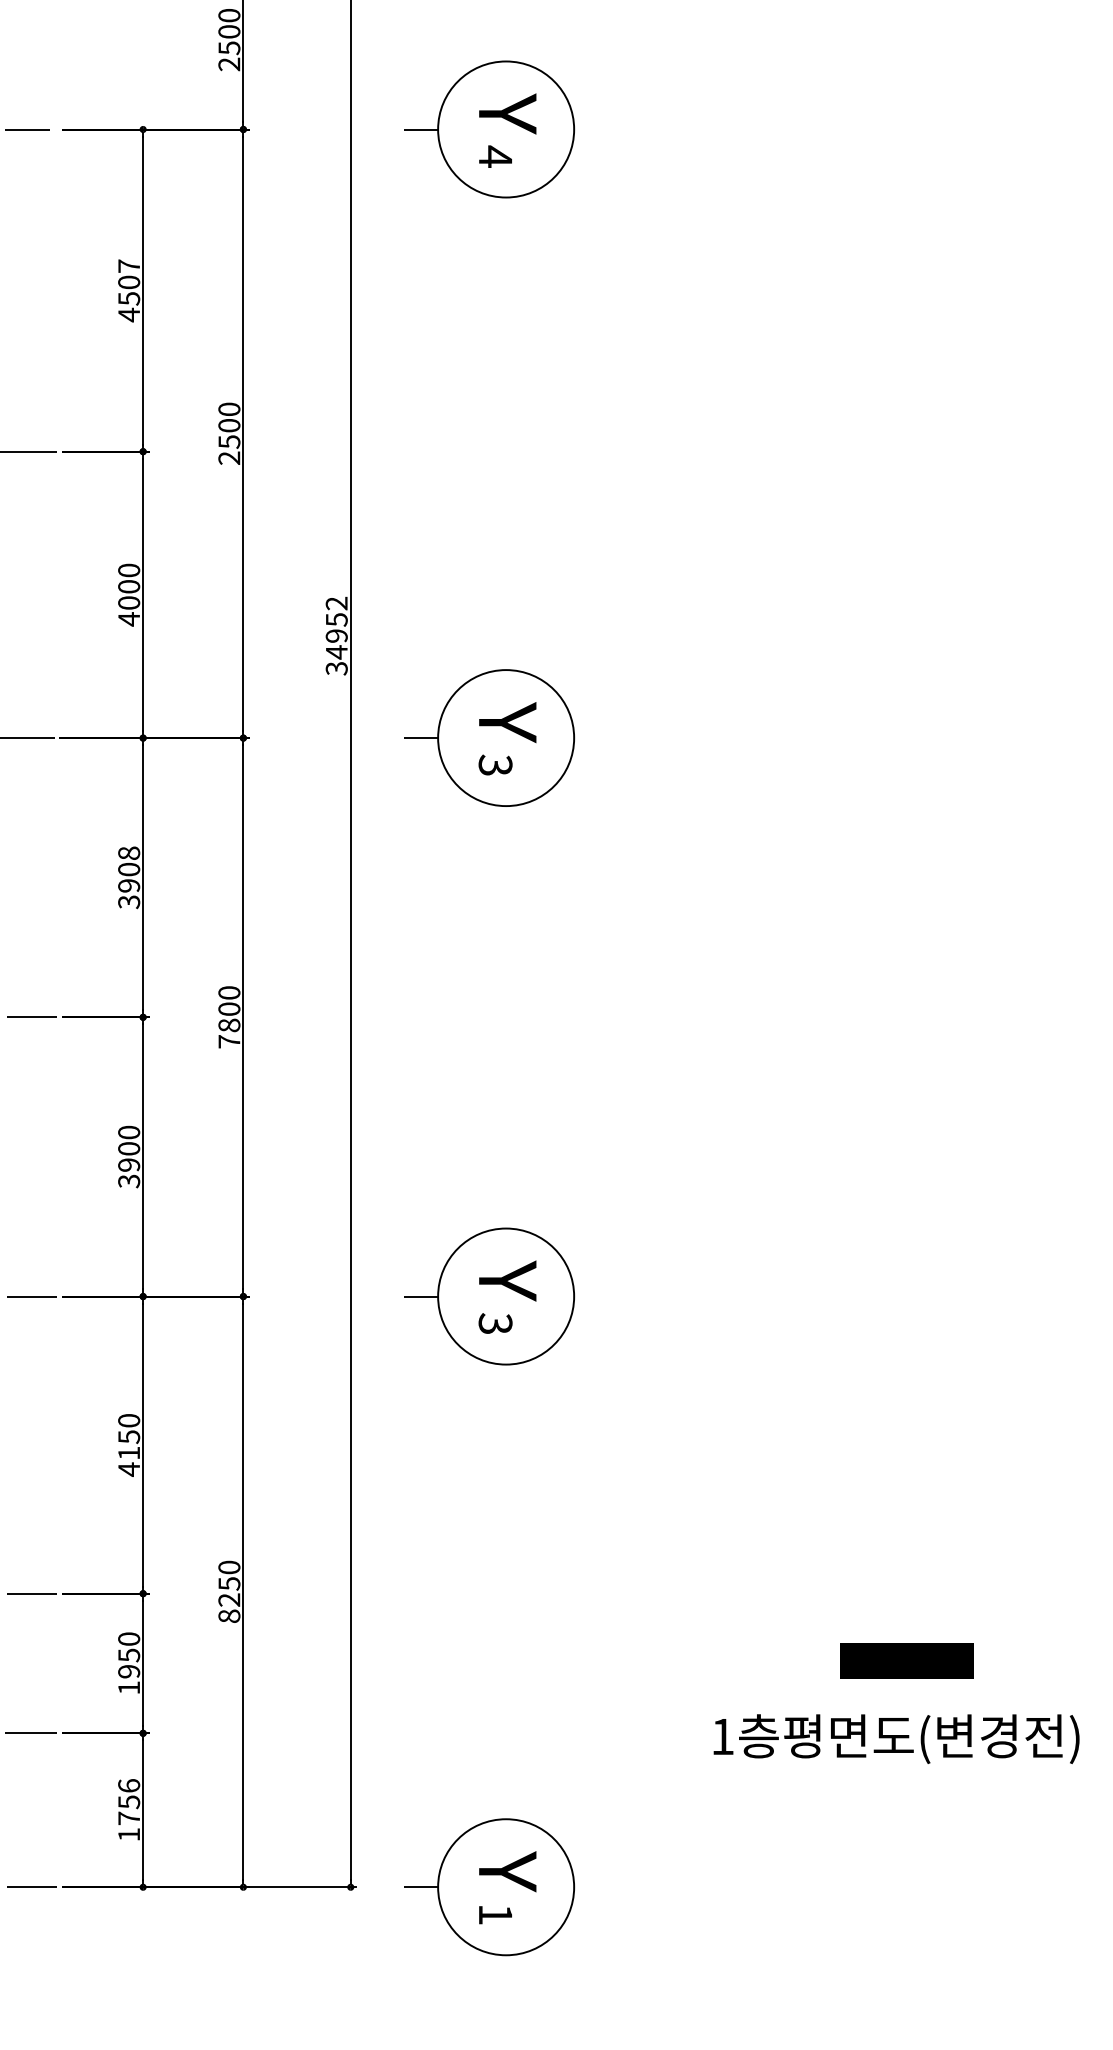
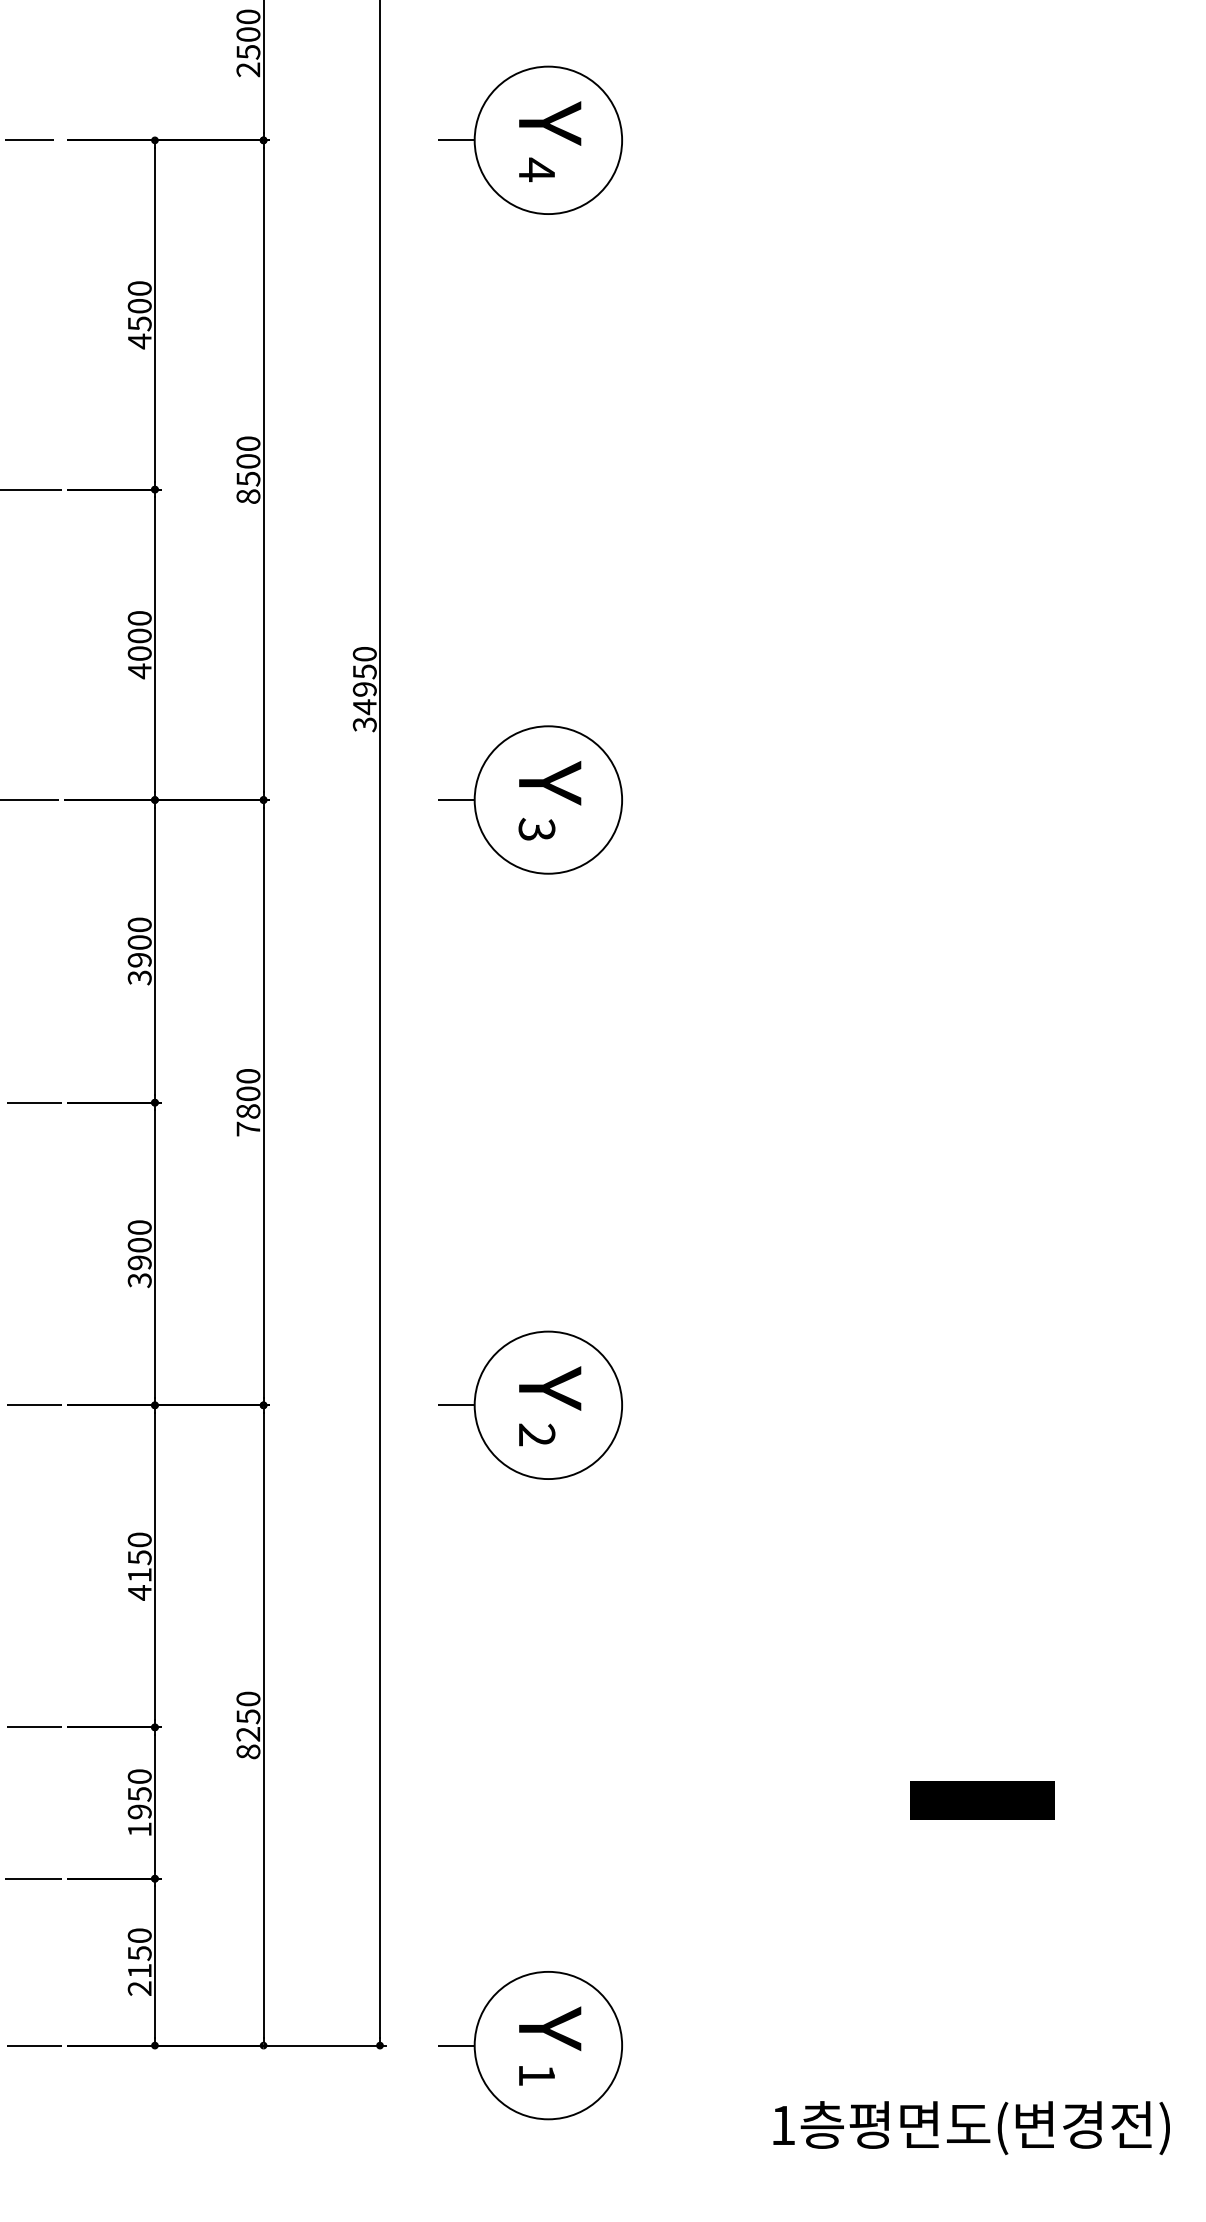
text: (128, 266) -> (139, 288), 4507 -> 4500
text: (229, 458) -> (248, 496), 2500 -> 8500
text: (336, 603) -> (364, 654), 34952 -> 34950
text: (128, 852) -> (139, 924), 3908 -> 3900
text: (495, 1323) -> (536, 1434), 3 -> 2
text: (896, 1739) -> (971, 2128), moved
text: (128, 1809) -> (139, 1961), 1756 -> 2150

